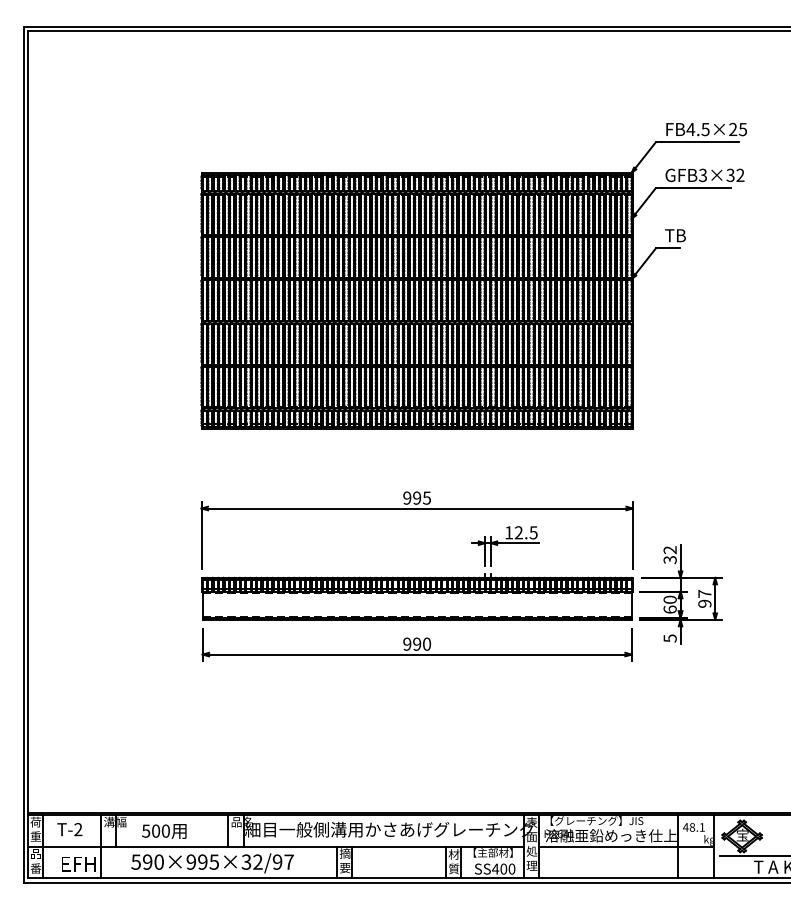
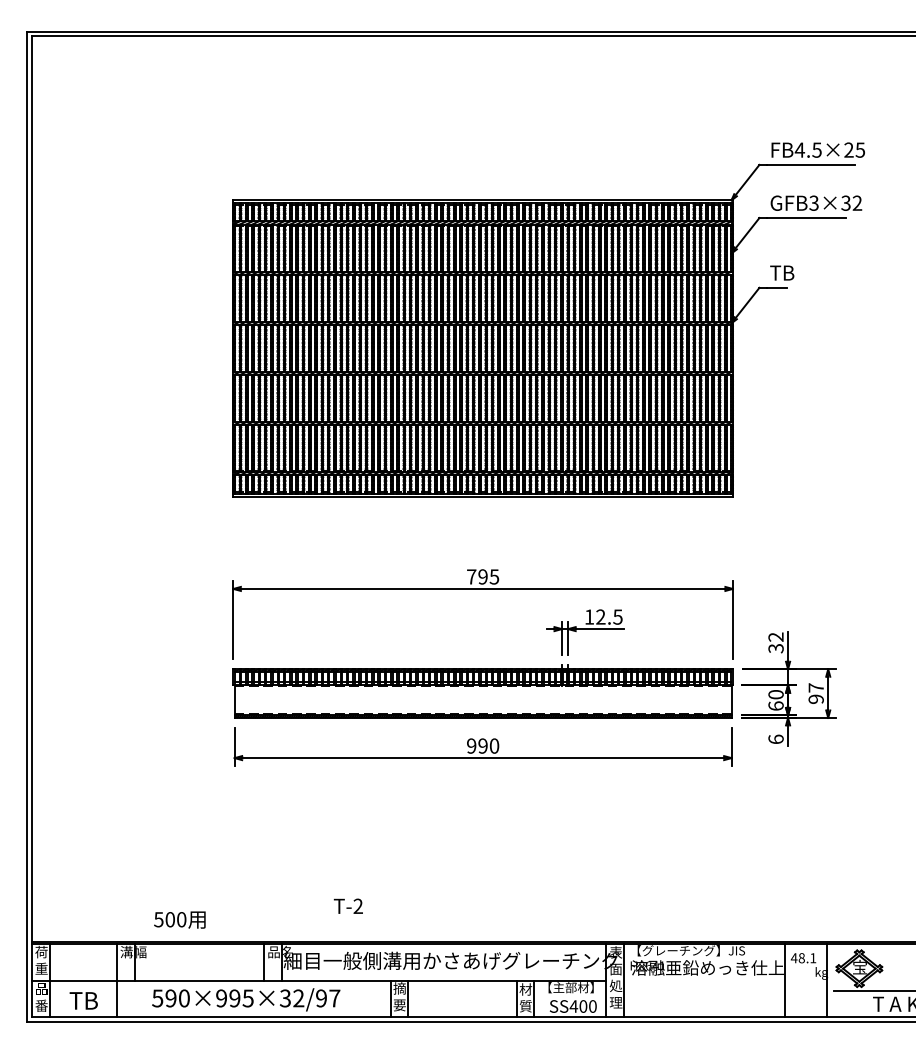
text: (407, 497) -> (471, 576), 995 -> 795
text: (669, 638) -> (775, 739), 5 -> 6
text: (69, 829) -> (347, 906), moved
text: (164, 831) -> (180, 920), moved
line: (626, 846) -> (725, 980), removed
text: (77, 863) -> (89, 1000), EFH -> TB

